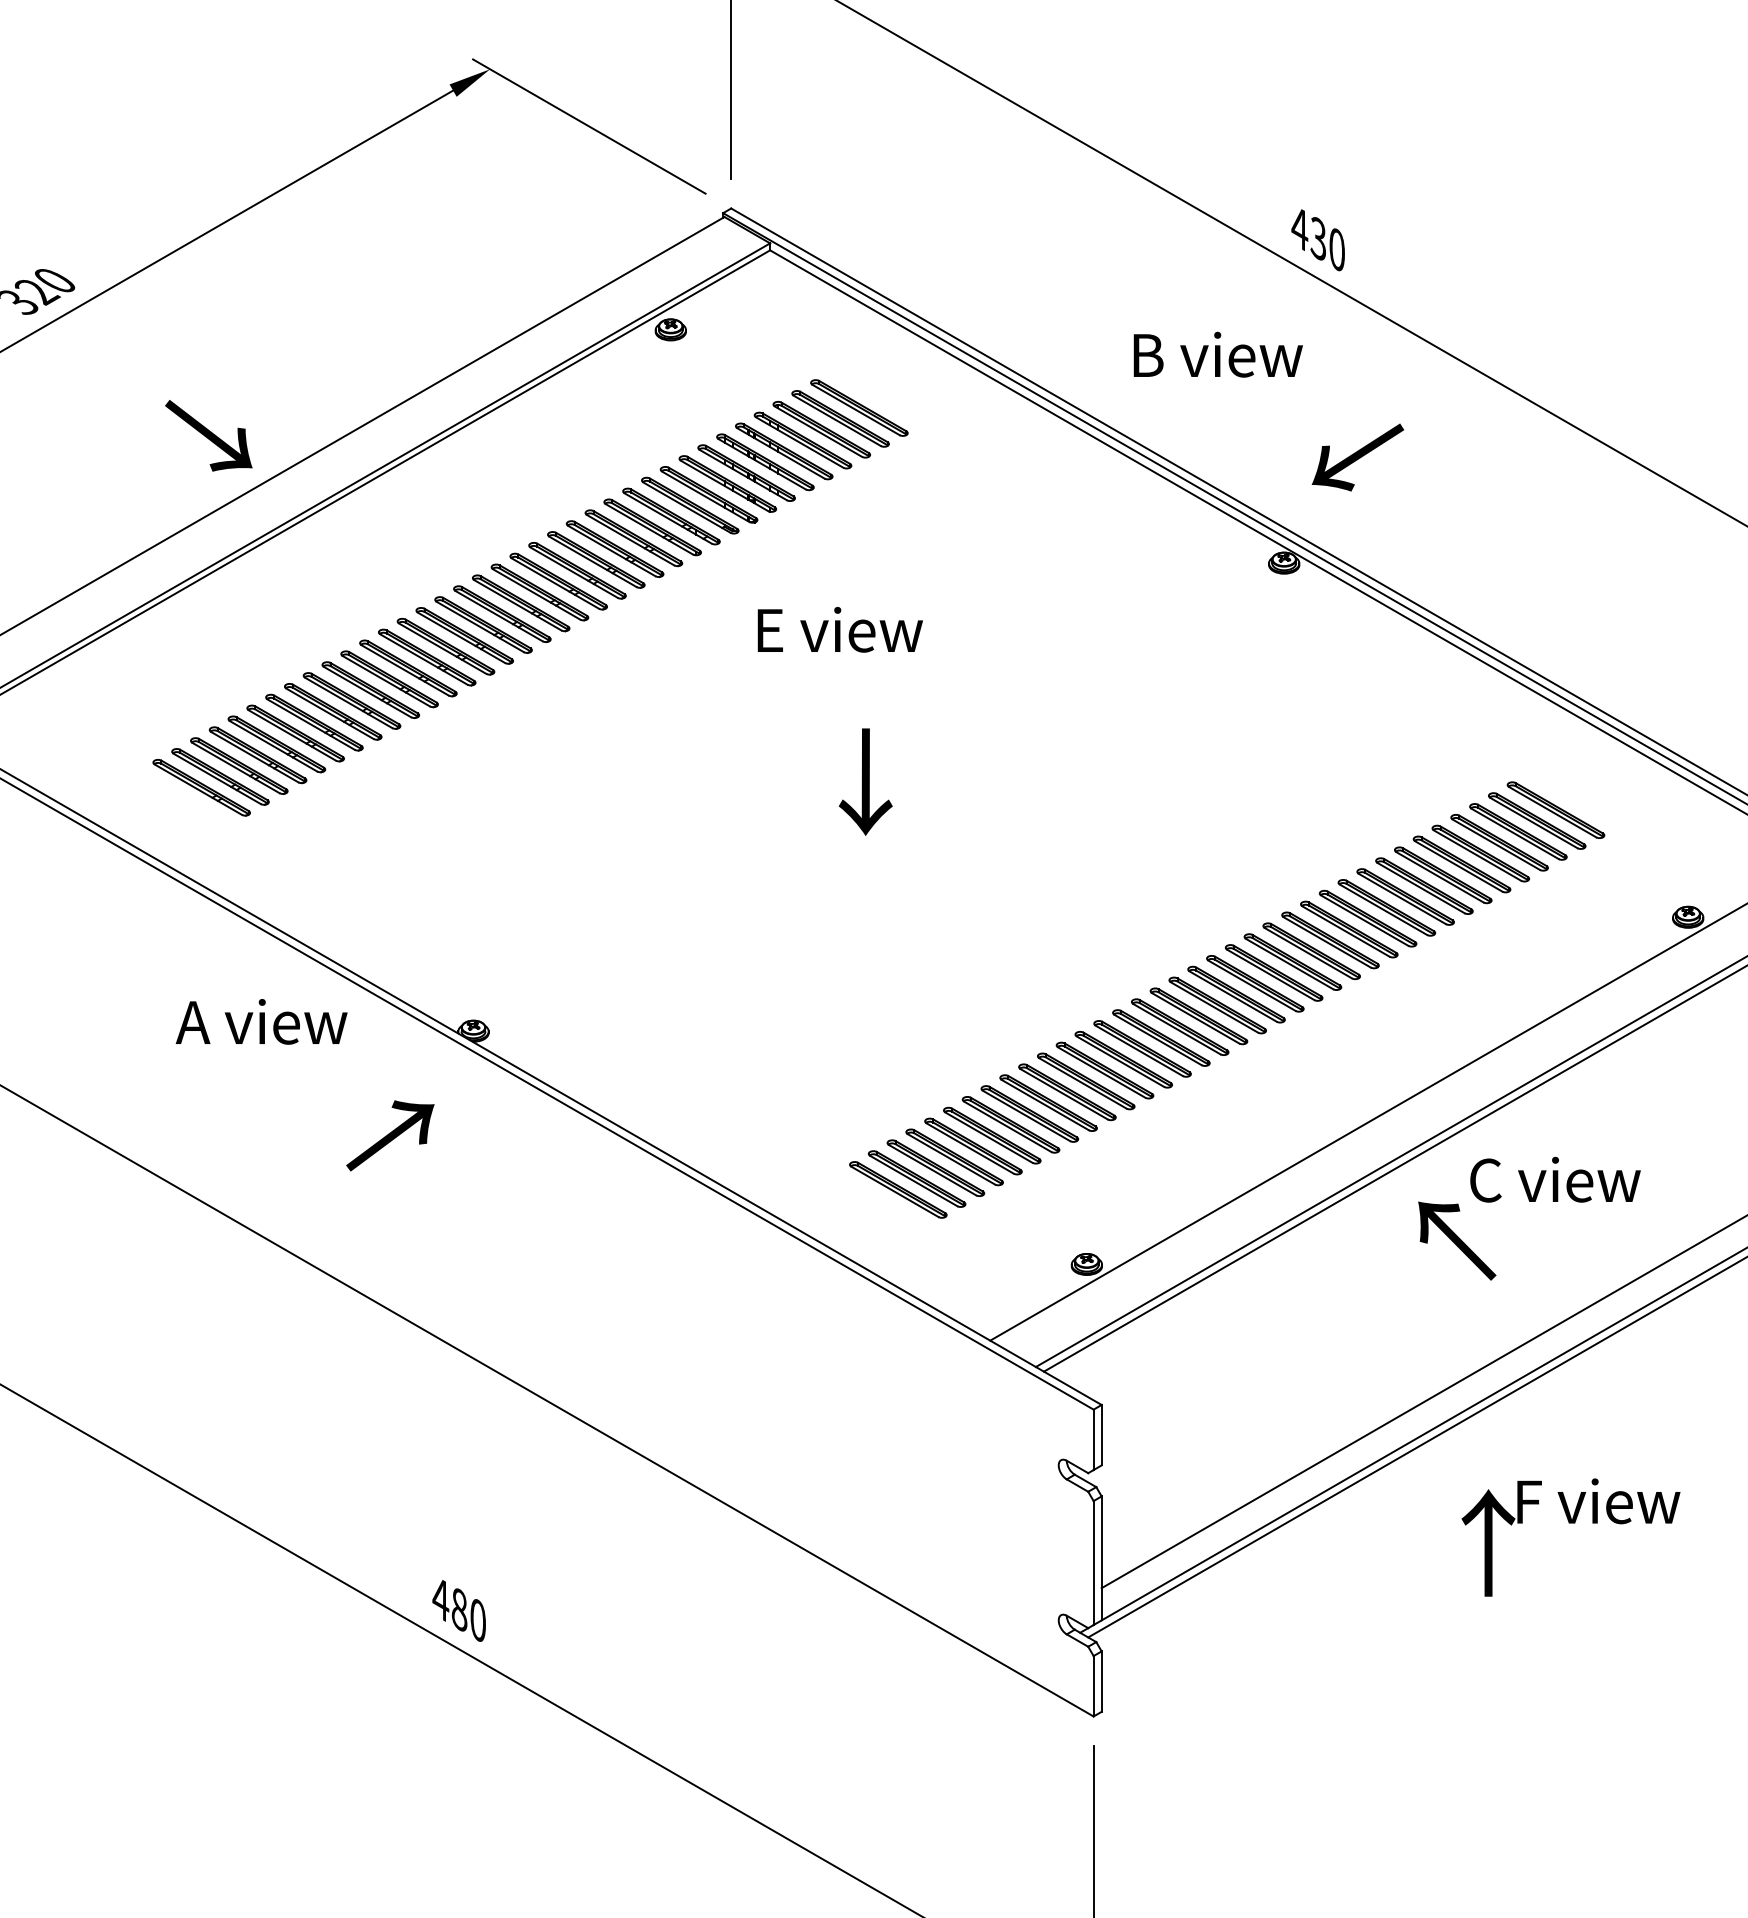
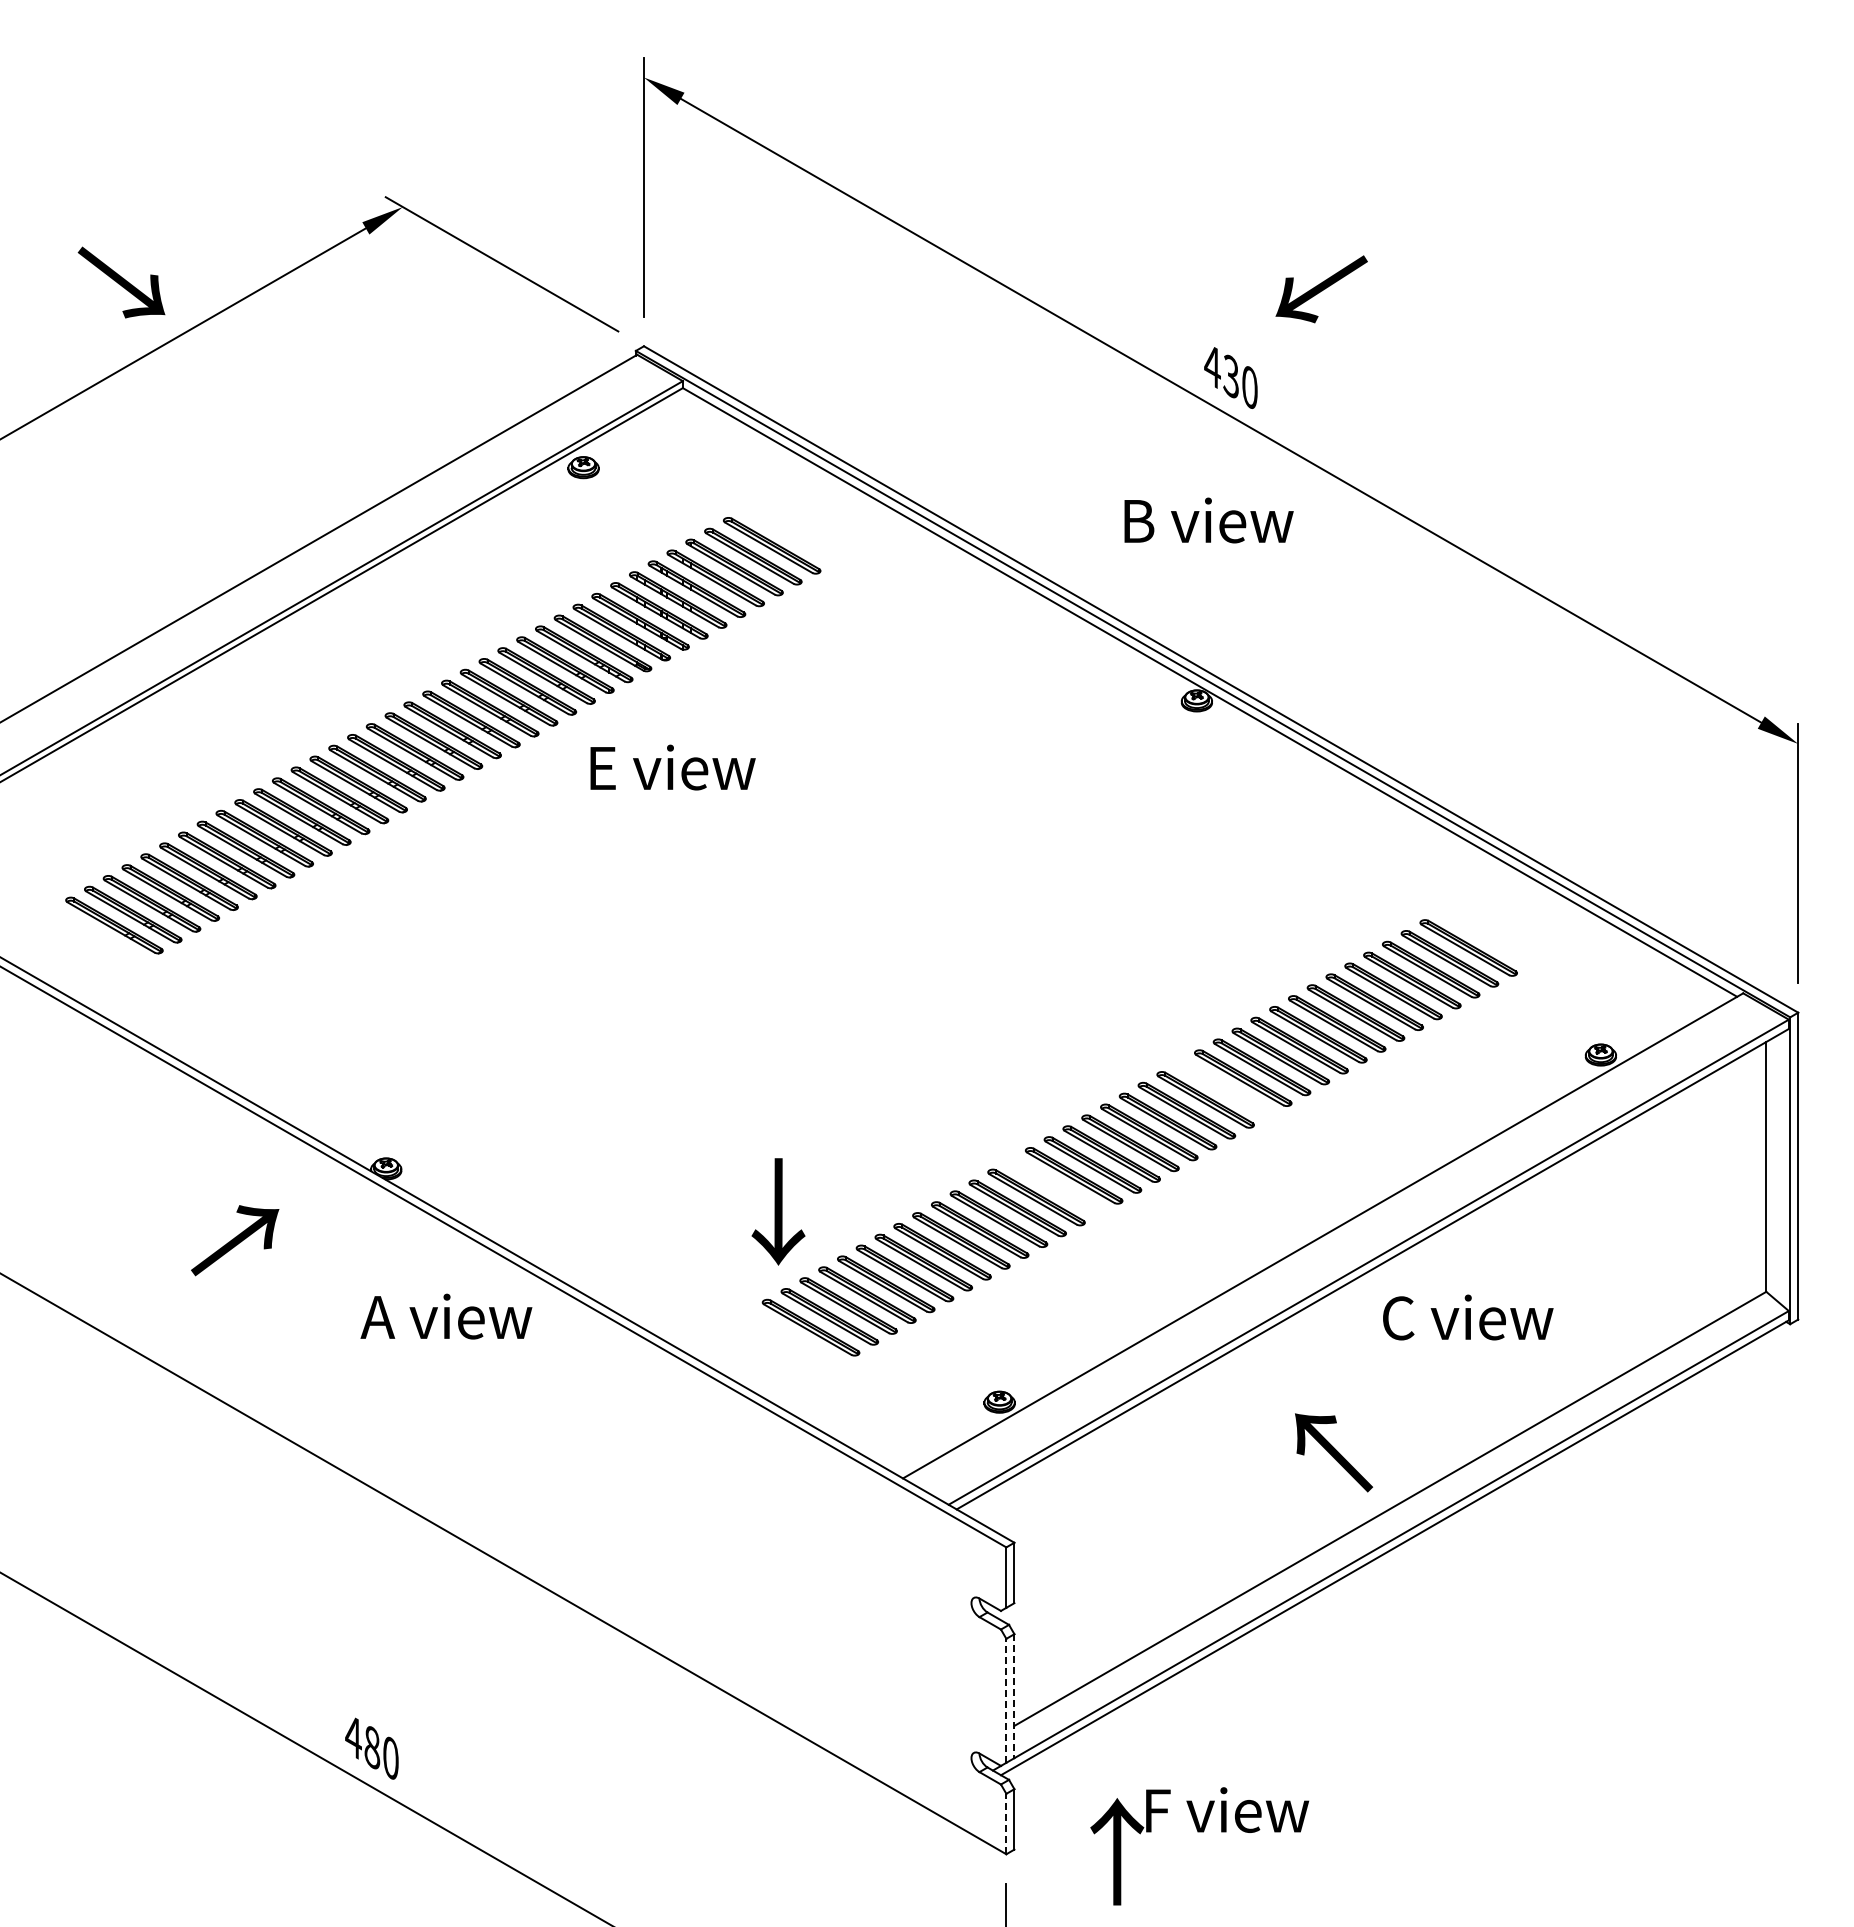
text: (1217, 354) -> (1208, 520), moved
text: (208, 435) -> (121, 282), moved
text: (1357, 457) -> (1321, 289), moved
text: (839, 629) -> (672, 767), moved
text: (865, 781) -> (778, 1211), moved
part: (1311, 950) -> (1224, 1088), removed
text: (261, 1021) -> (446, 1316), moved
part: (1142, 1048) -> (1055, 1186), removed
text: (390, 1135) -> (235, 1240), moved
text: (1457, 1240) -> (1334, 1452), moved
text: (1570, 1537) -> (1199, 1846), moved
line: (1101, 1558) -> (1014, 1696), solid -> dashed
line: (1093, 1562) -> (1006, 1700), solid -> dashed
line: (1093, 1685) -> (1006, 1823), solid -> dashed

